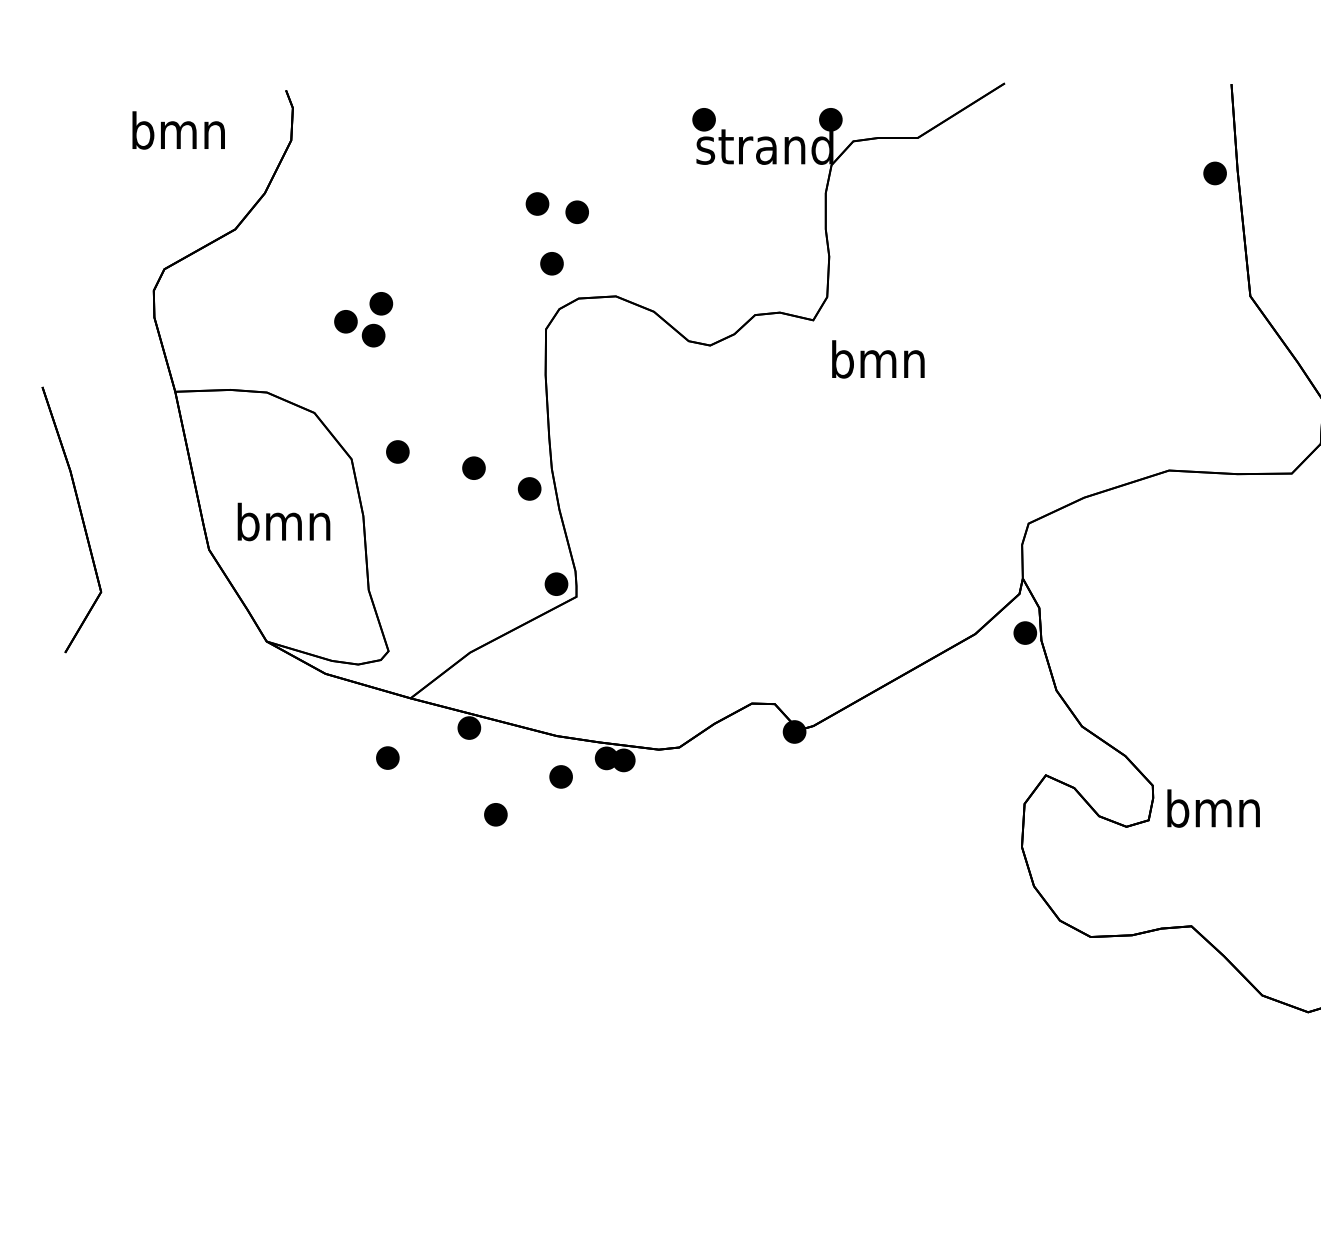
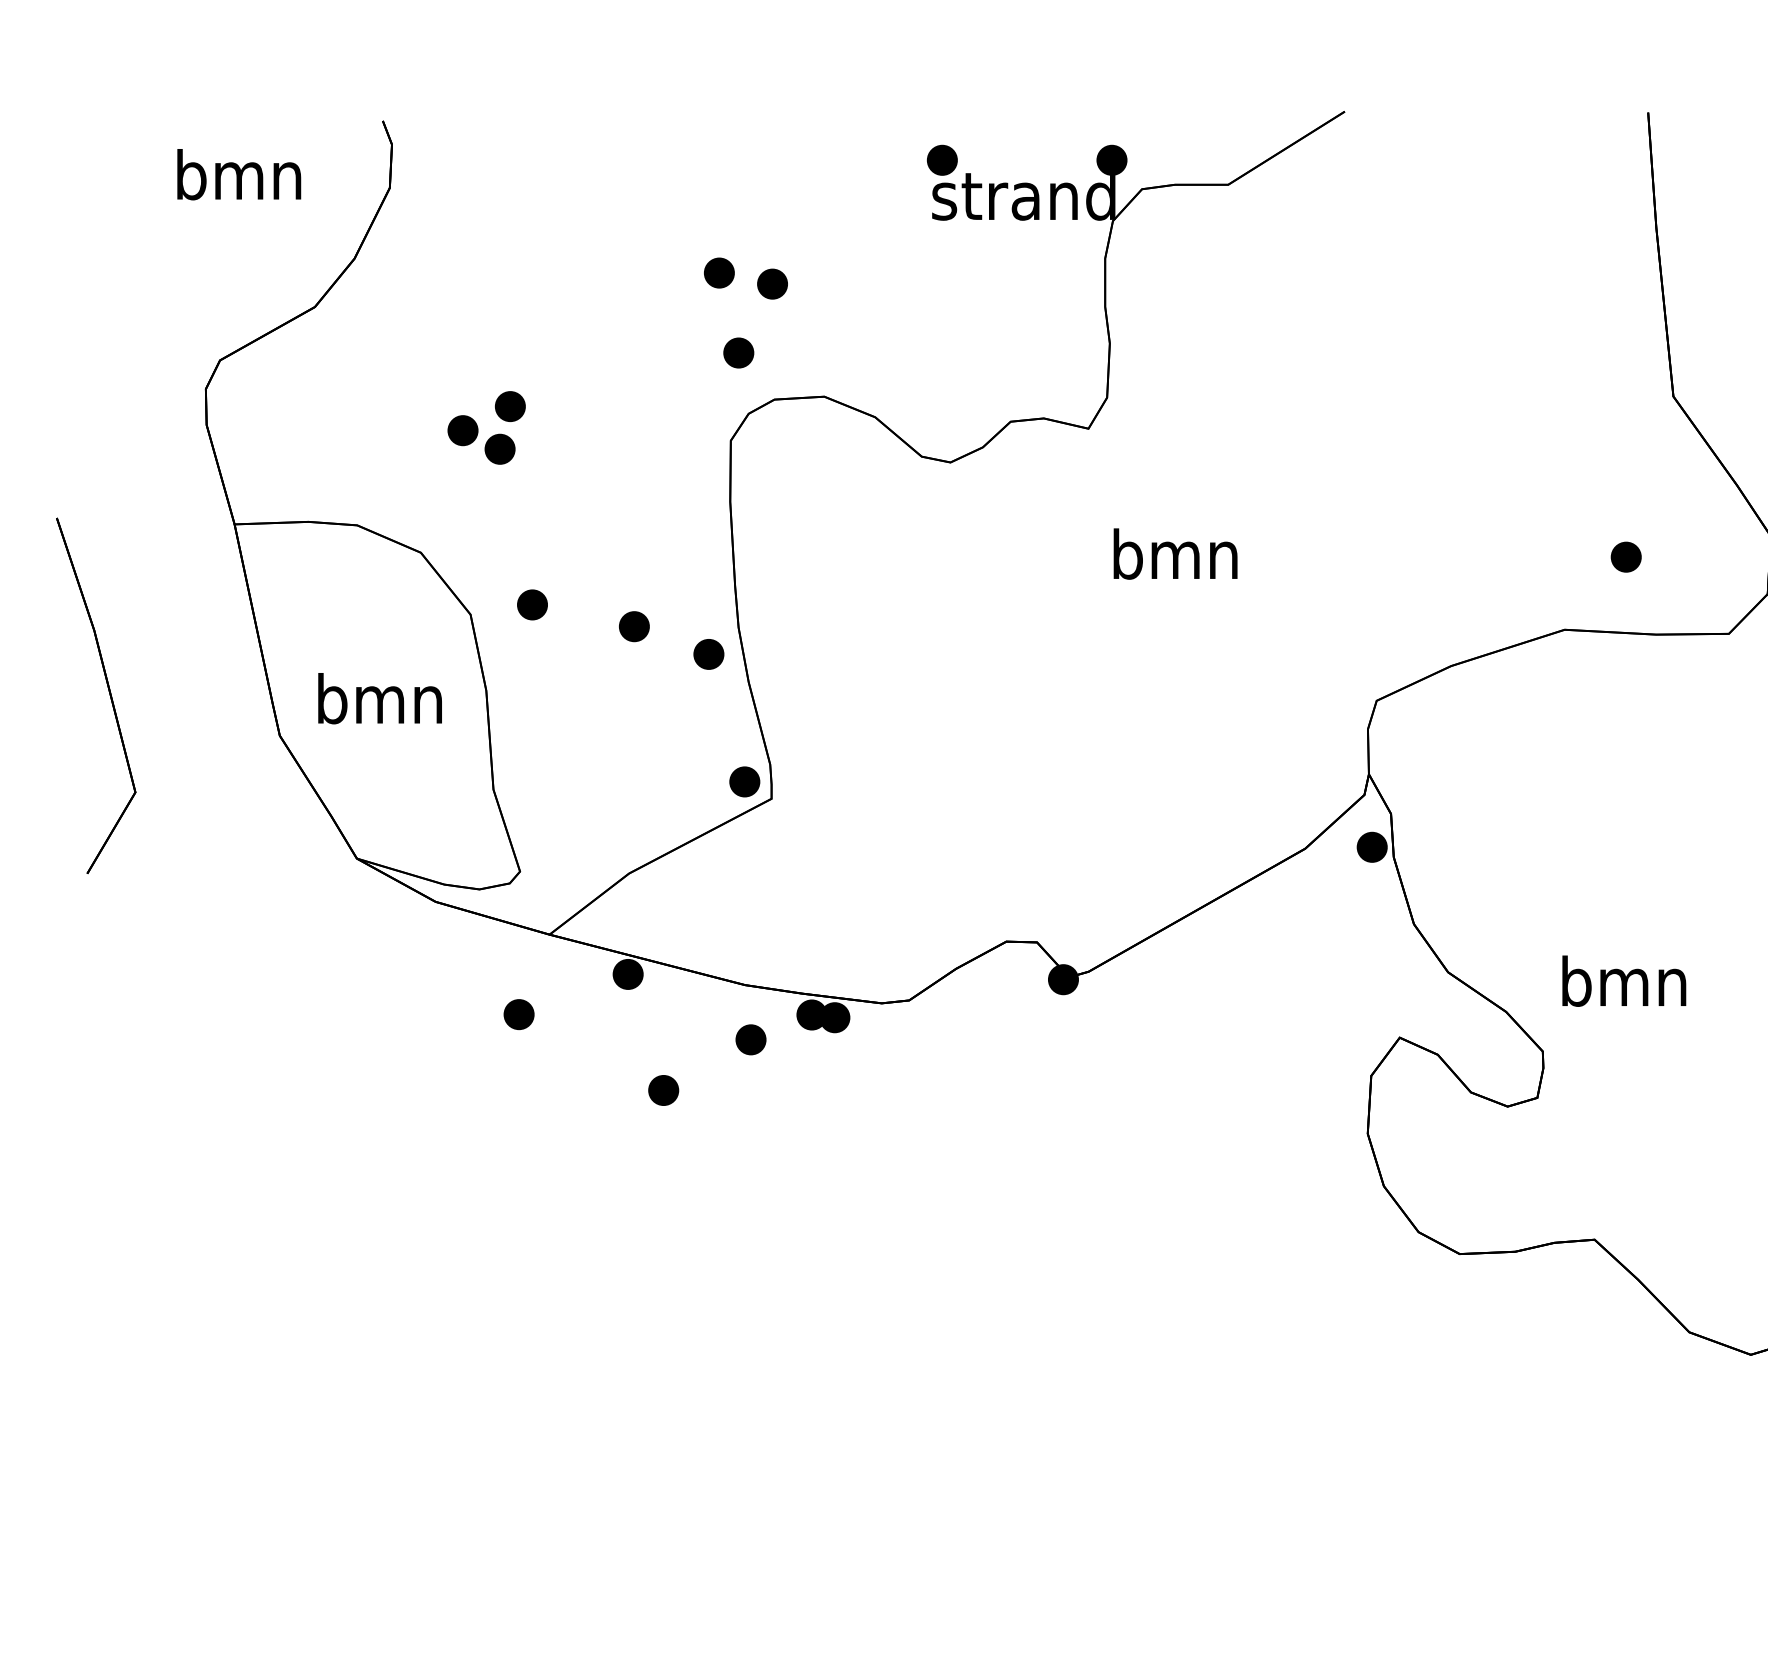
part: (1214, 172) -> (1625, 556), moved
text: (878, 358) -> (1175, 553), moved
text: (1213, 808) -> (1624, 980), moved

